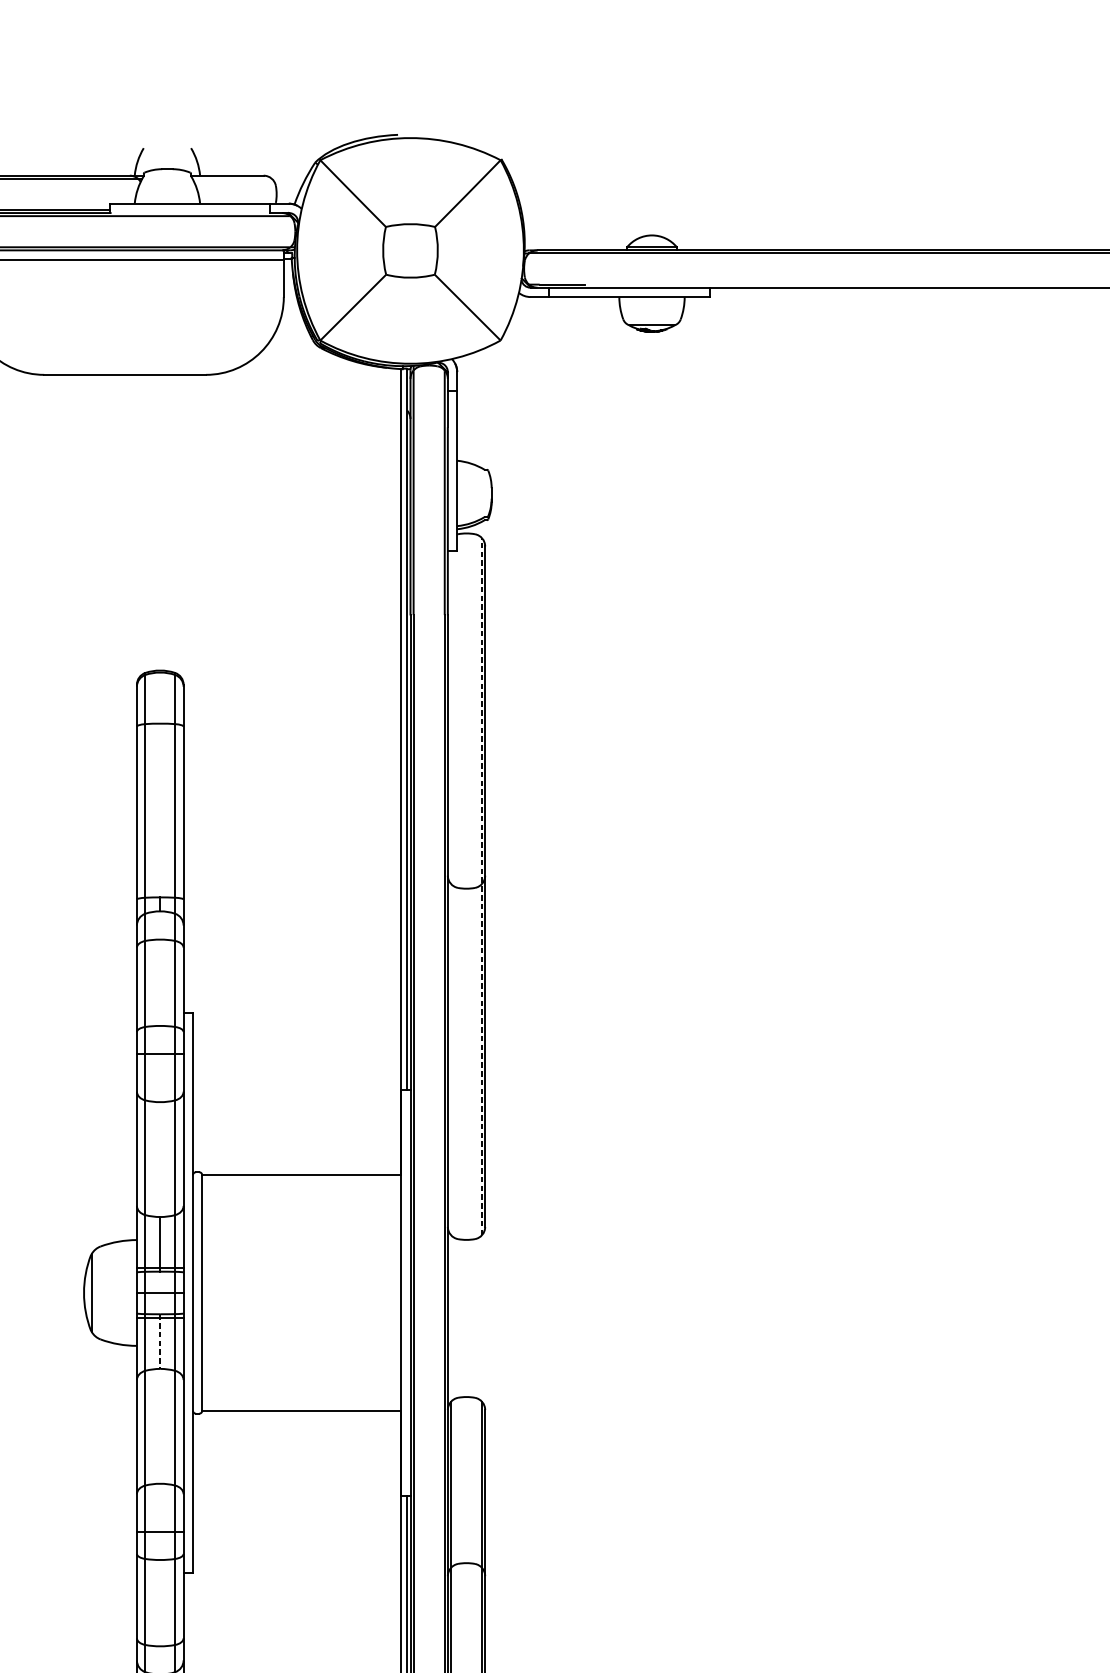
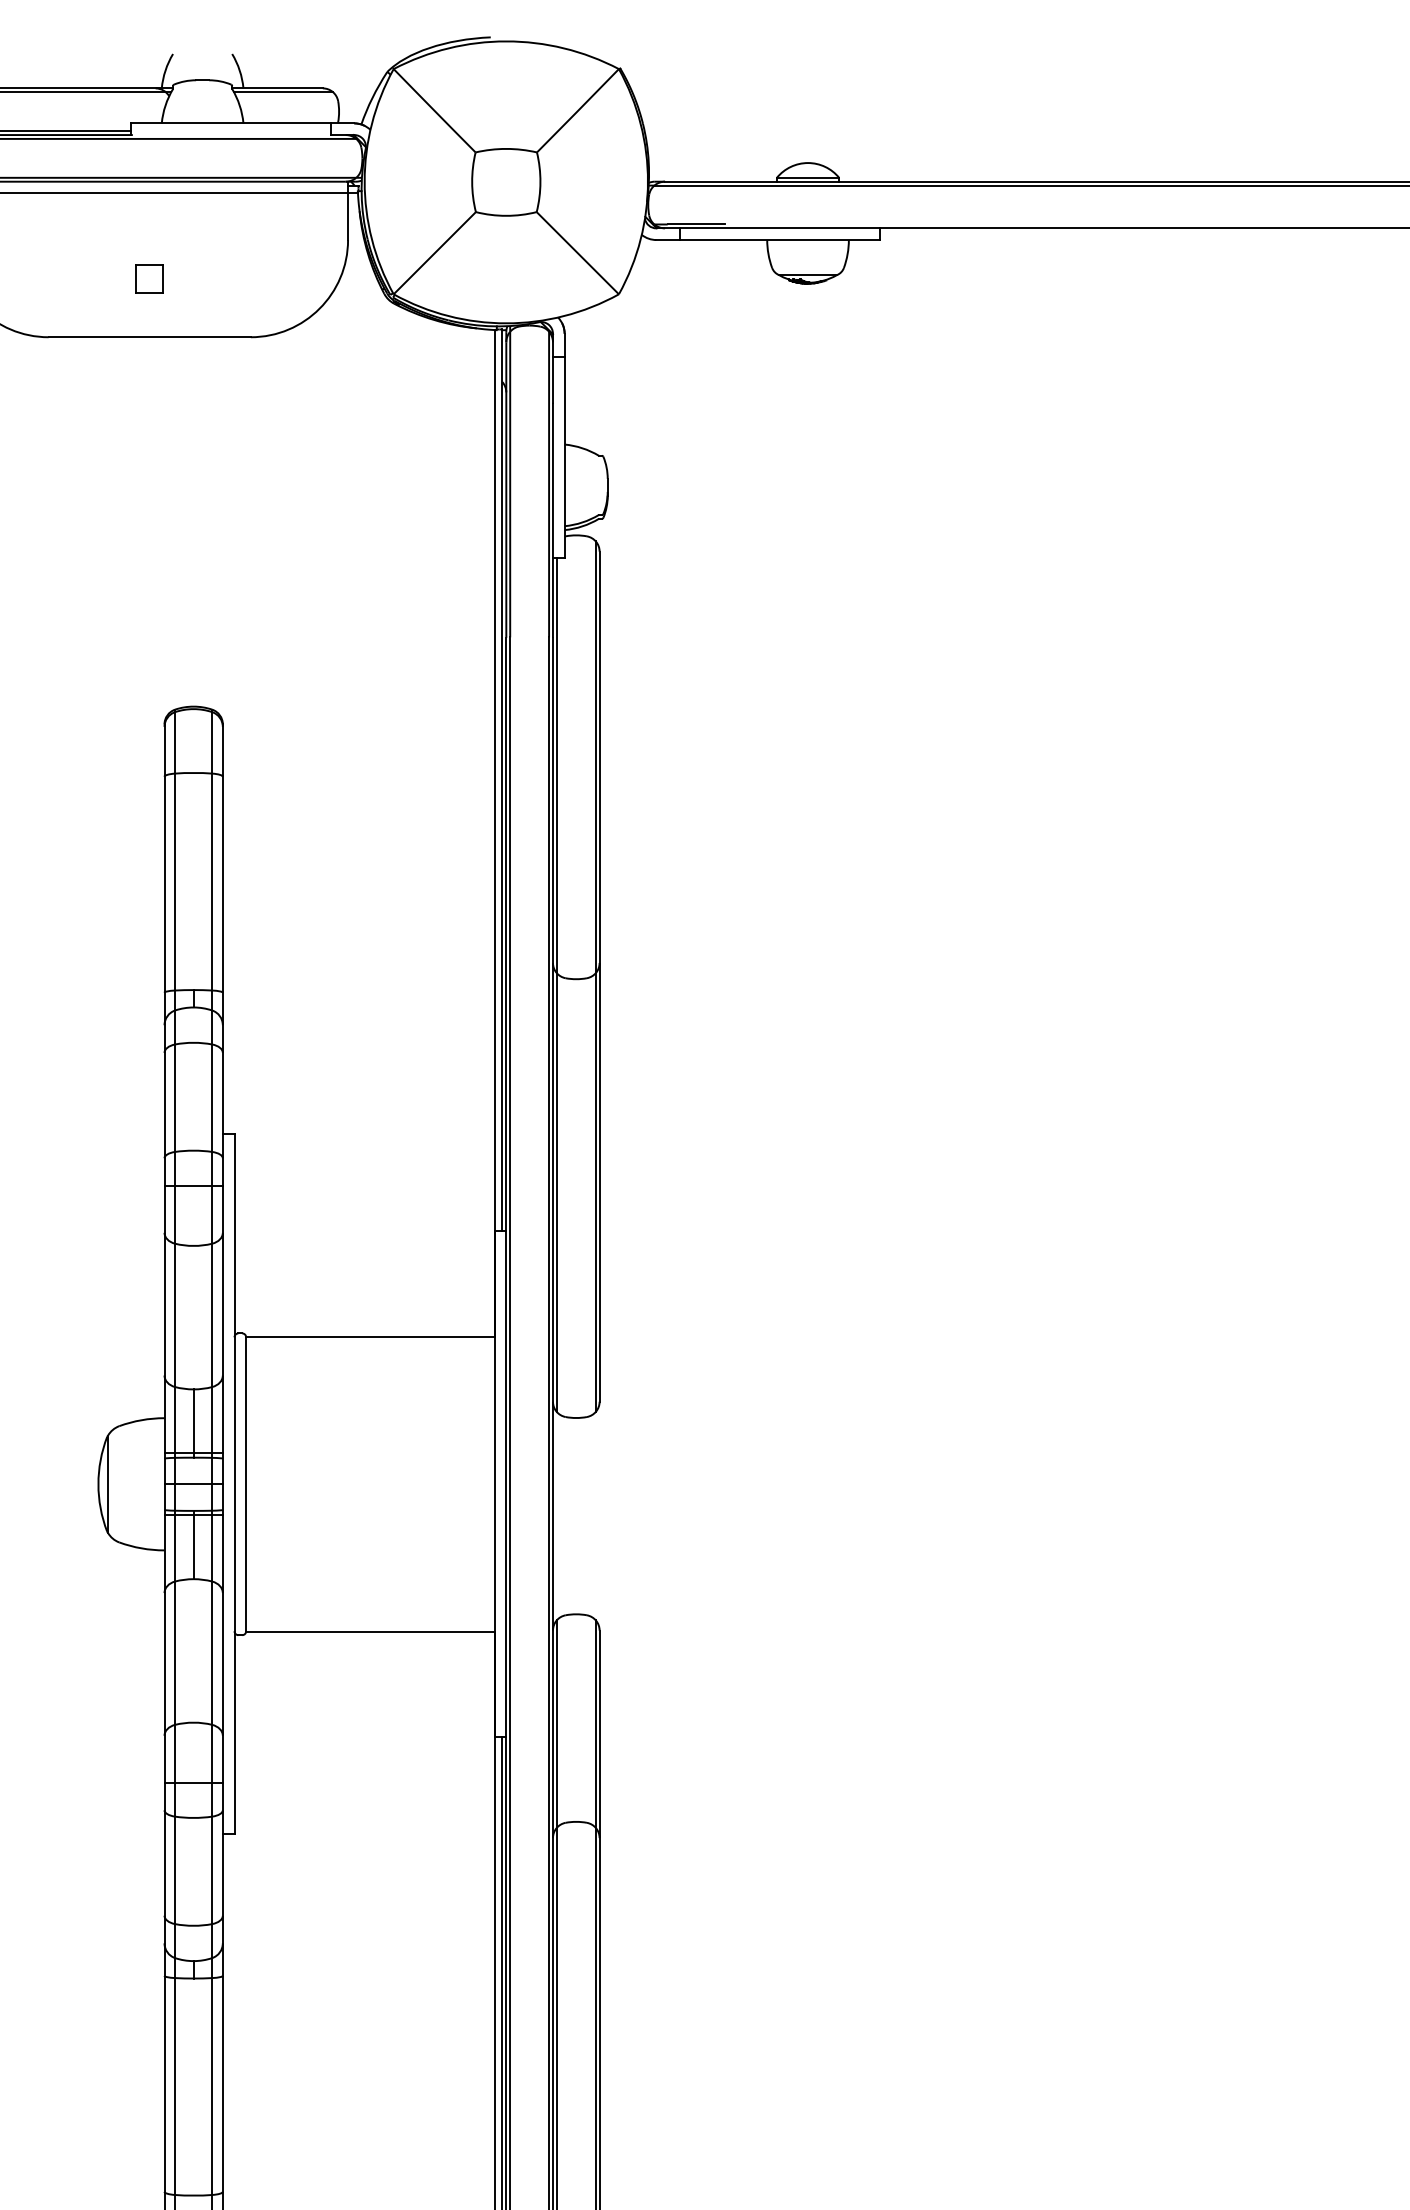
line: (232, 178) -> (283, 92), added
part: (124, 327) -> (149, 278), added
line: (481, 886) -> (595, 976), dashed -> solid
line: (450, 892) -> (556, 984), added
line: (160, 1341) -> (193, 1545), dashed -> solid

